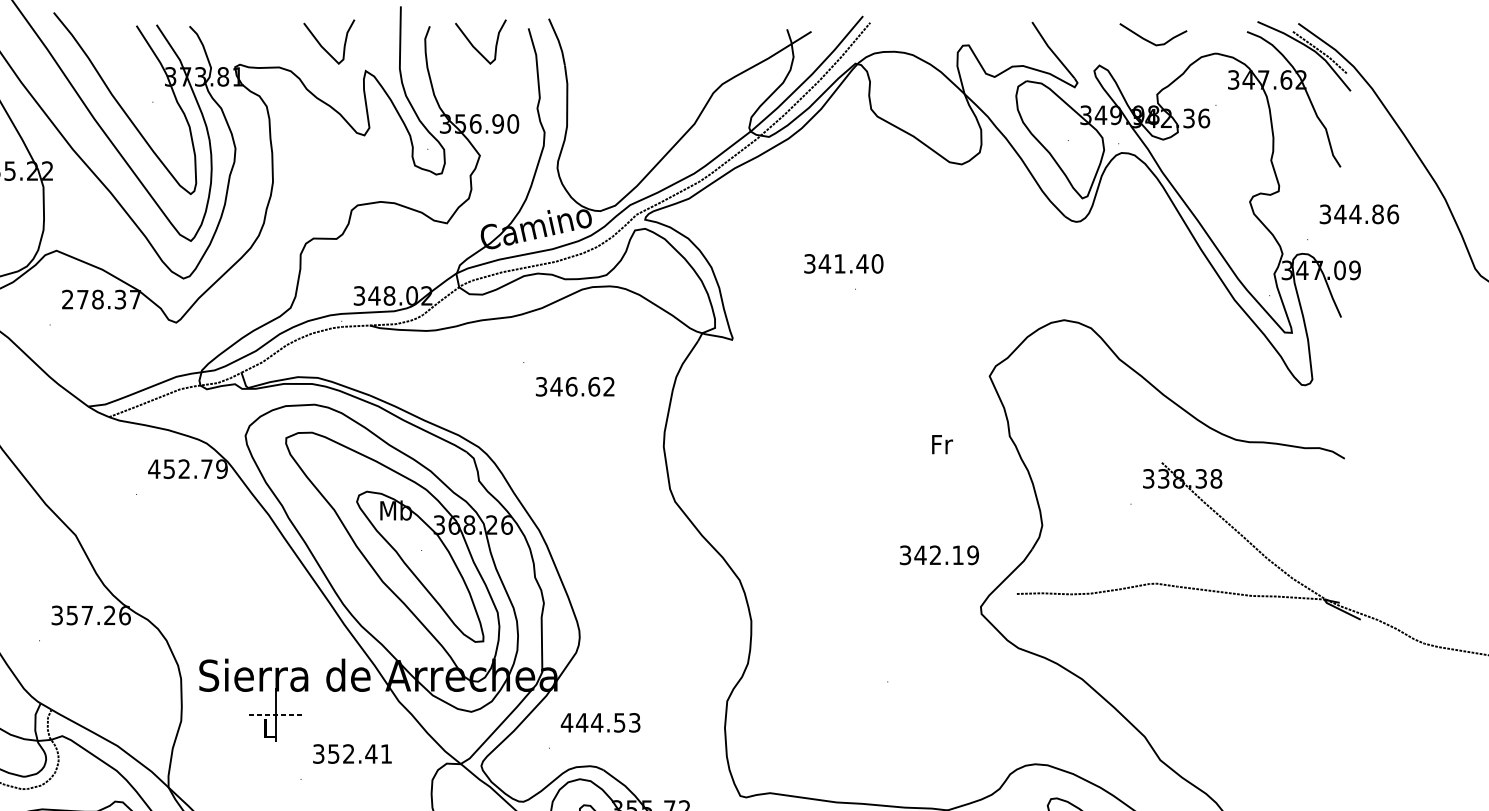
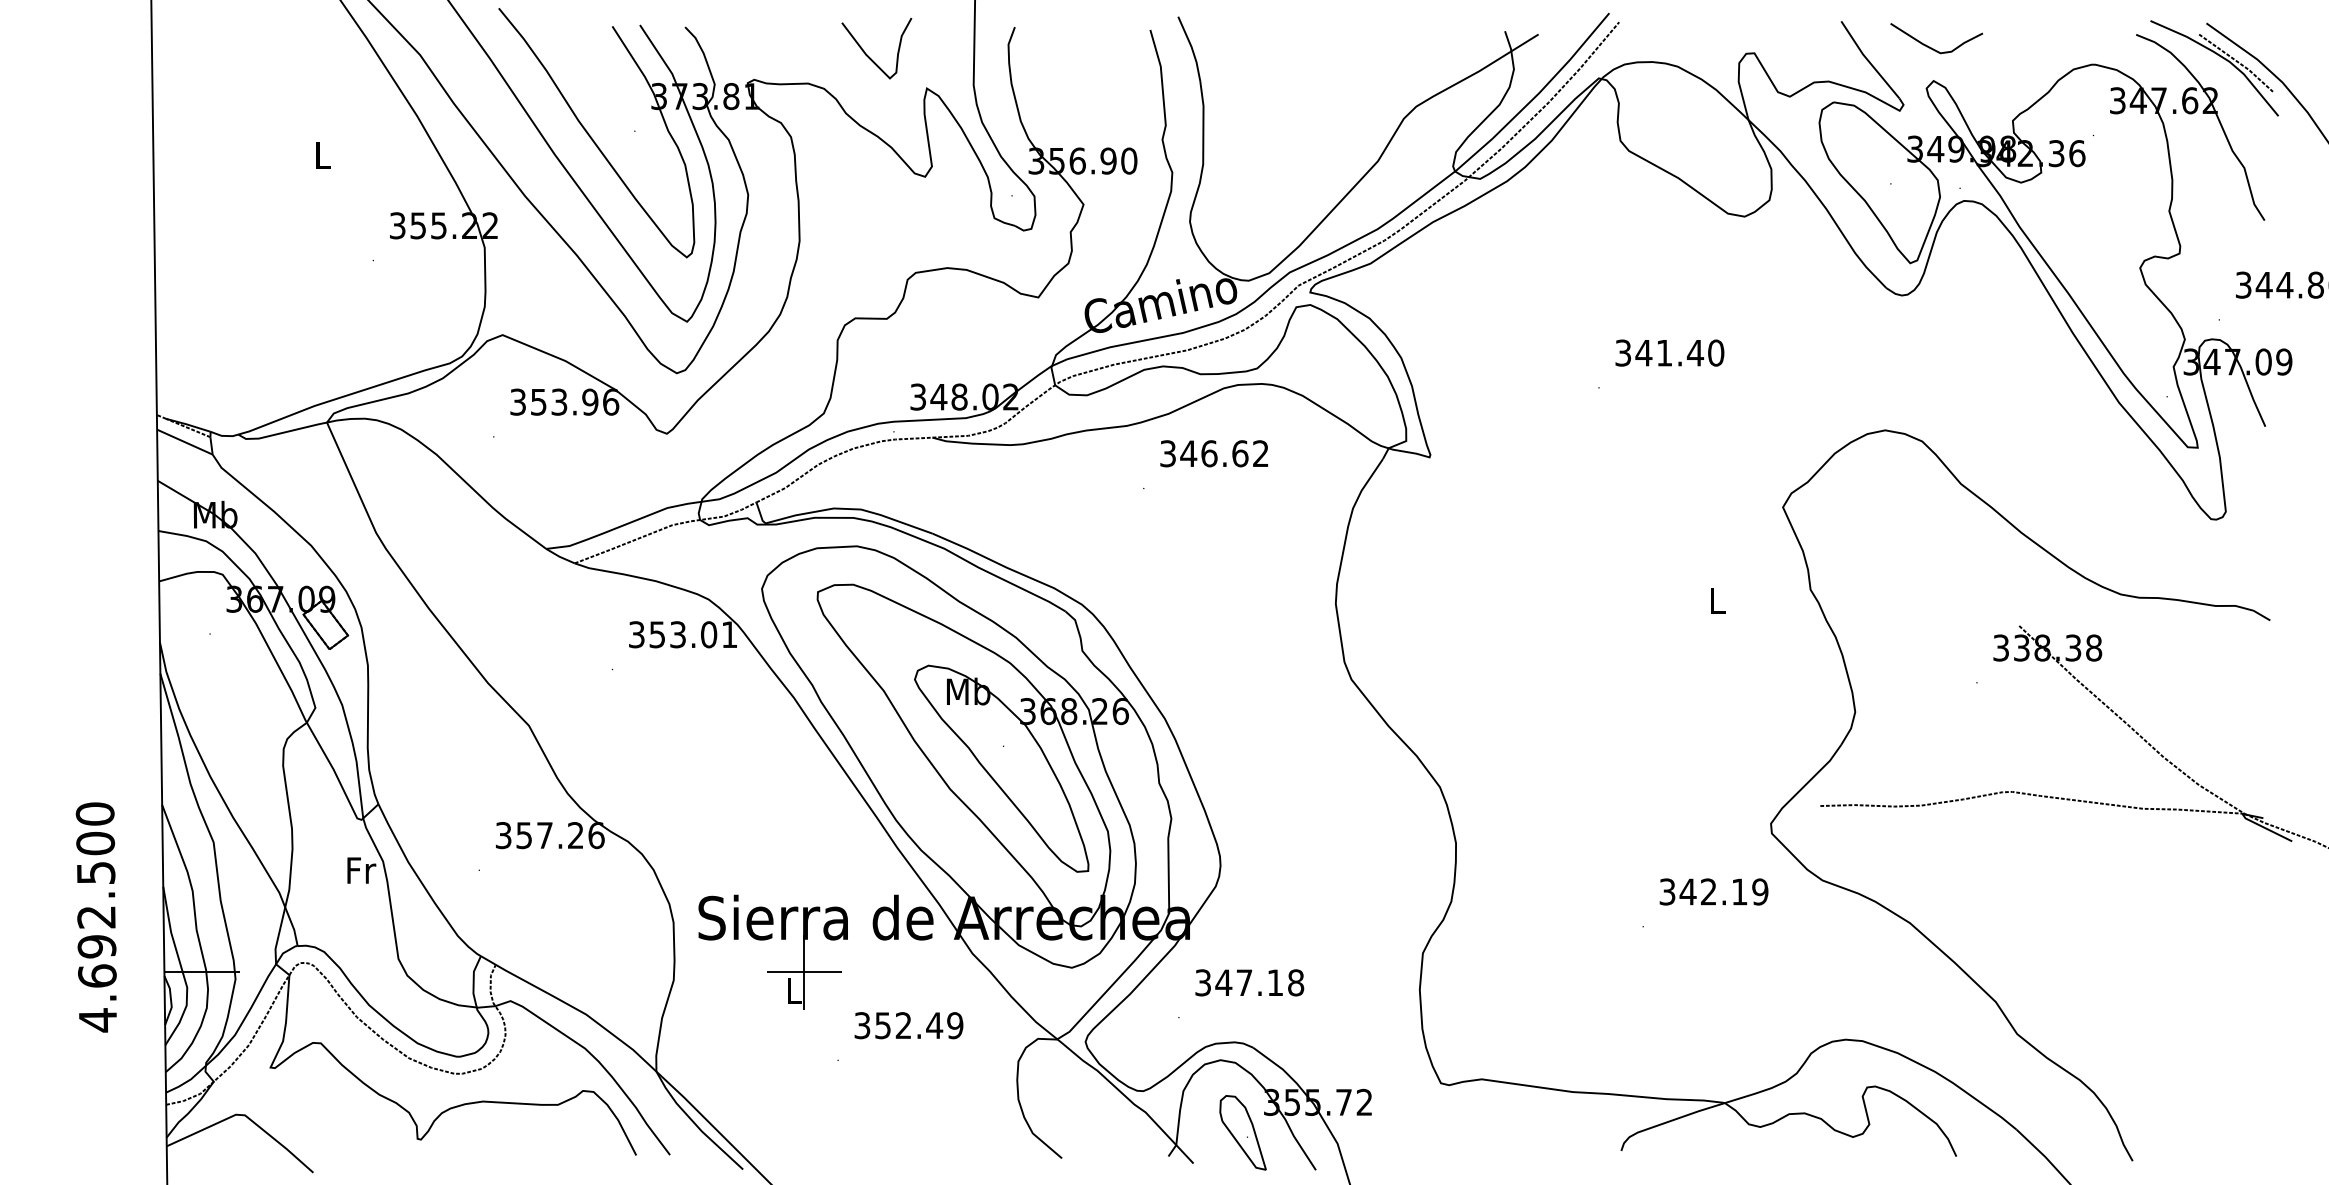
curve: (1149, 41) -> (1931, 47), moved
curve: (474, 46) -> (1076, 55), removed
text: (843, 263) -> (1669, 352), moved
text: (101, 299) -> (564, 401), 278.37 -> 353.96
text: (574, 386) -> (1213, 453), moved
text: (942, 444) -> (1718, 601), Fr -> L
text: (187, 468) -> (682, 634), 452.79 -> 353.01
text: (939, 554) -> (1713, 891), moved
line: (276, 715) -> (804, 972), dashed -> solid
text: (600, 722) -> (1249, 982), 444.53 -> 347.18
text: (386, 753) -> (955, 1025), 352.41 -> 352.49

